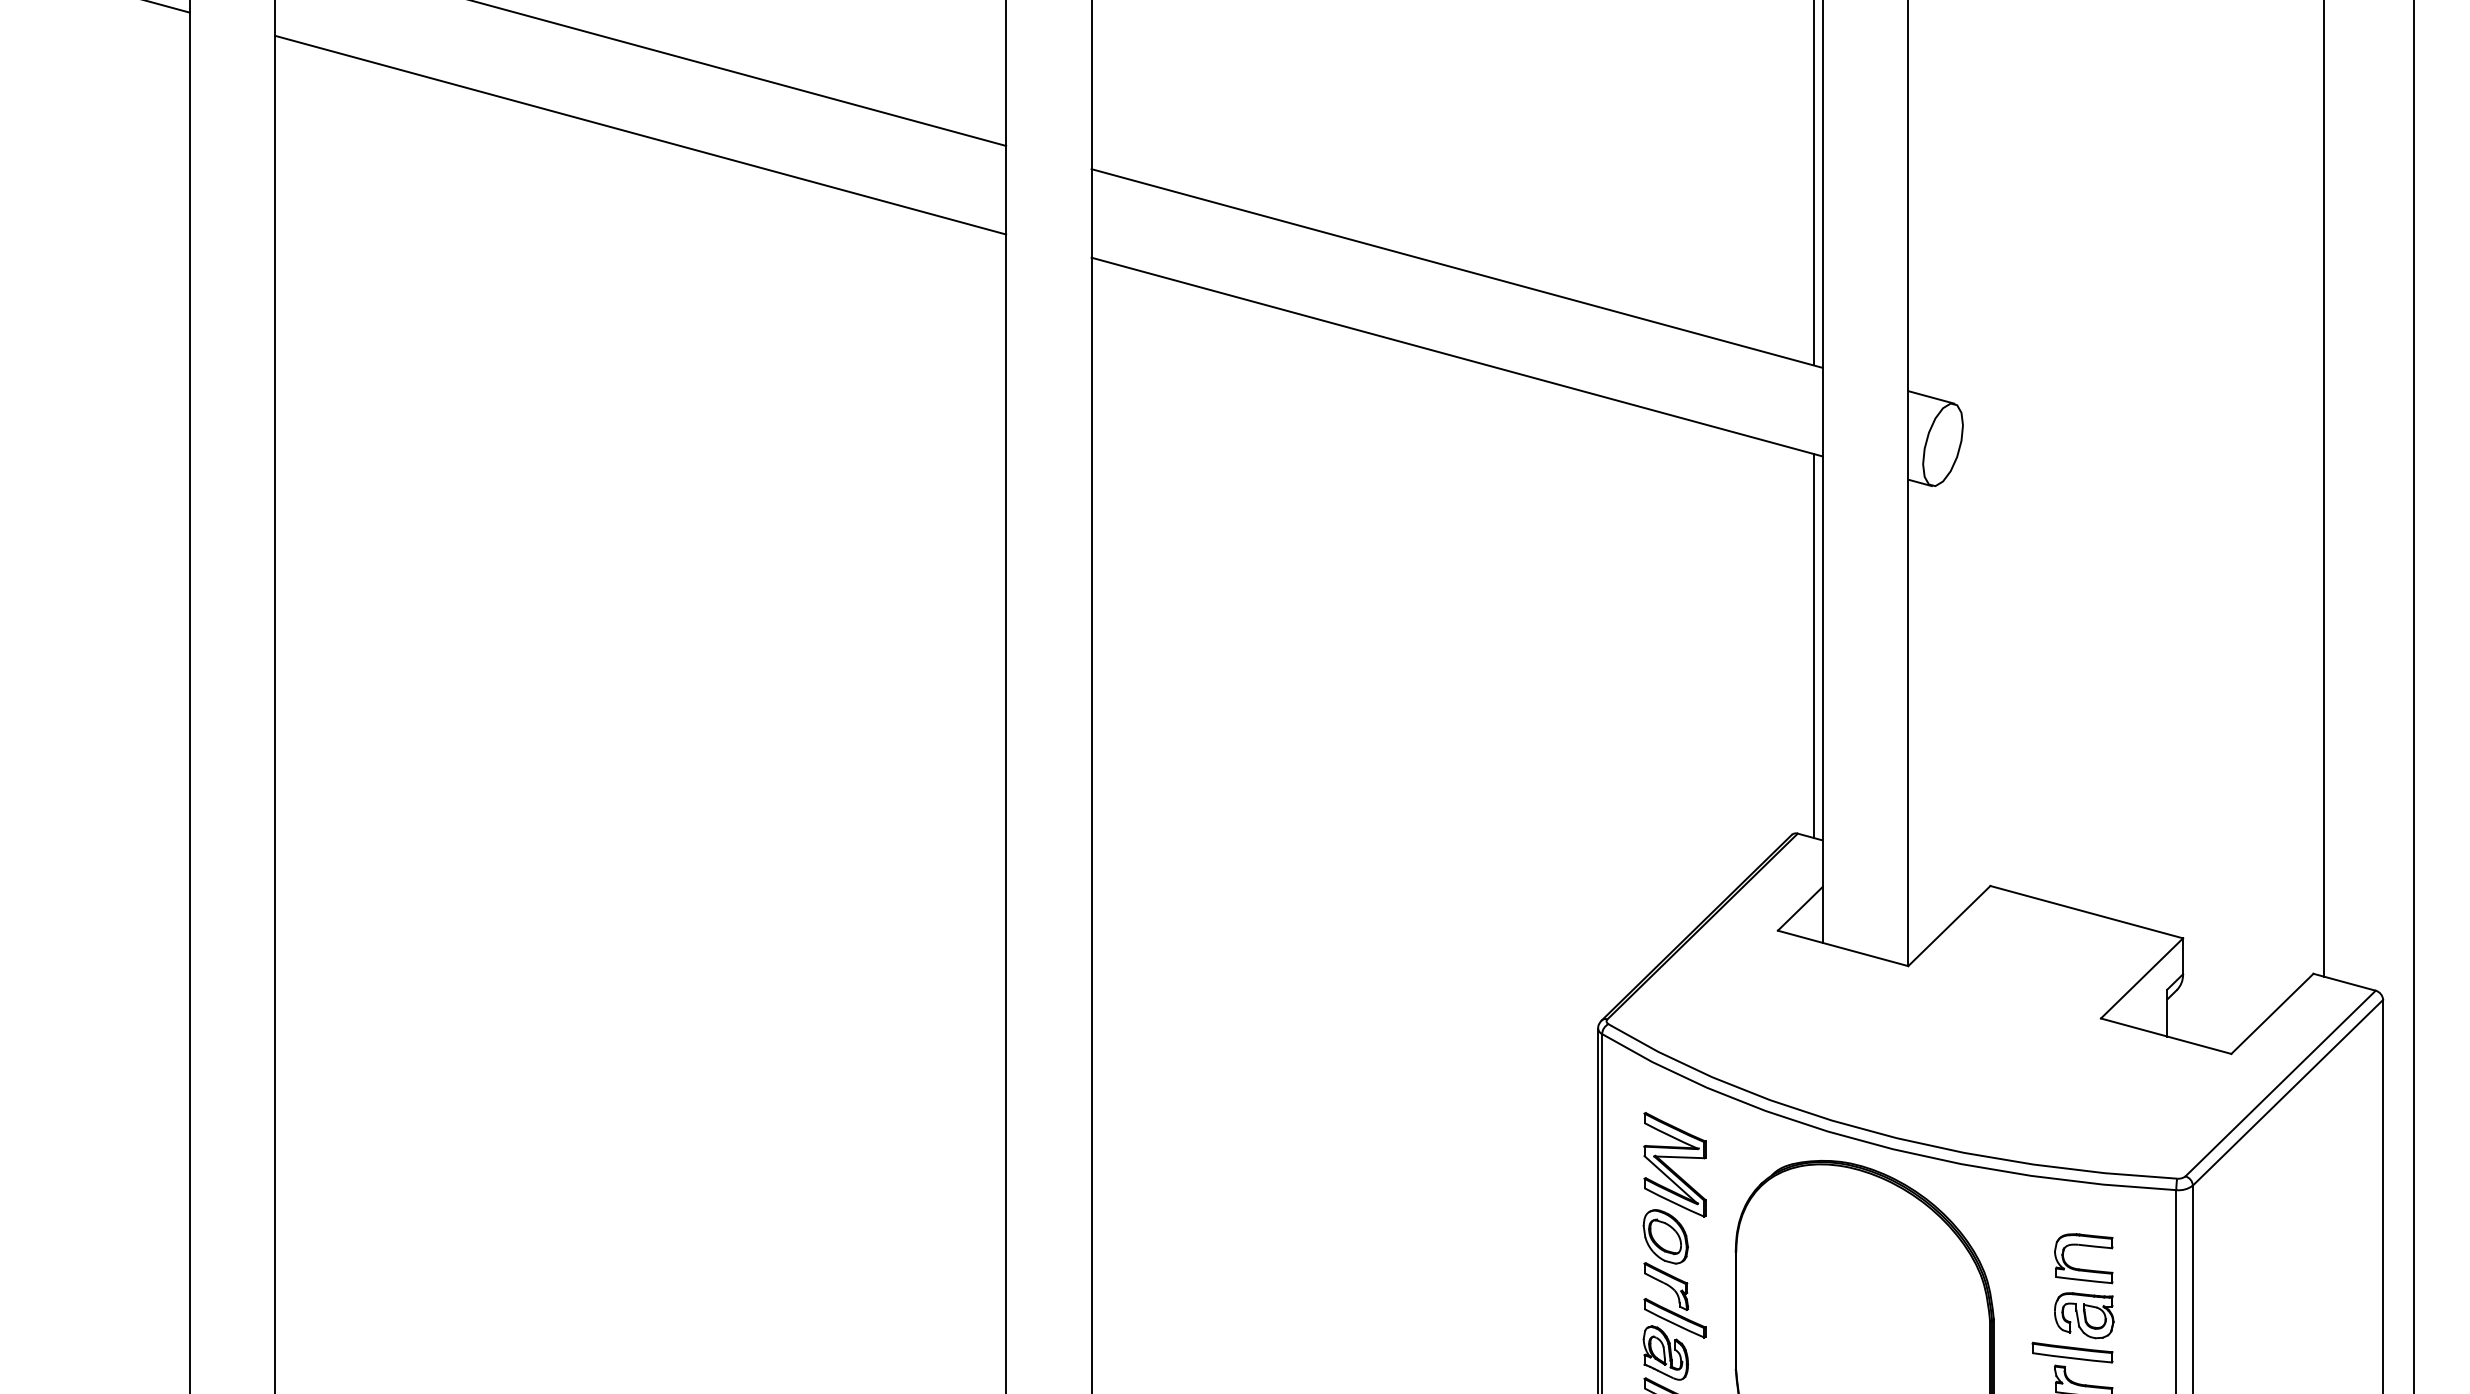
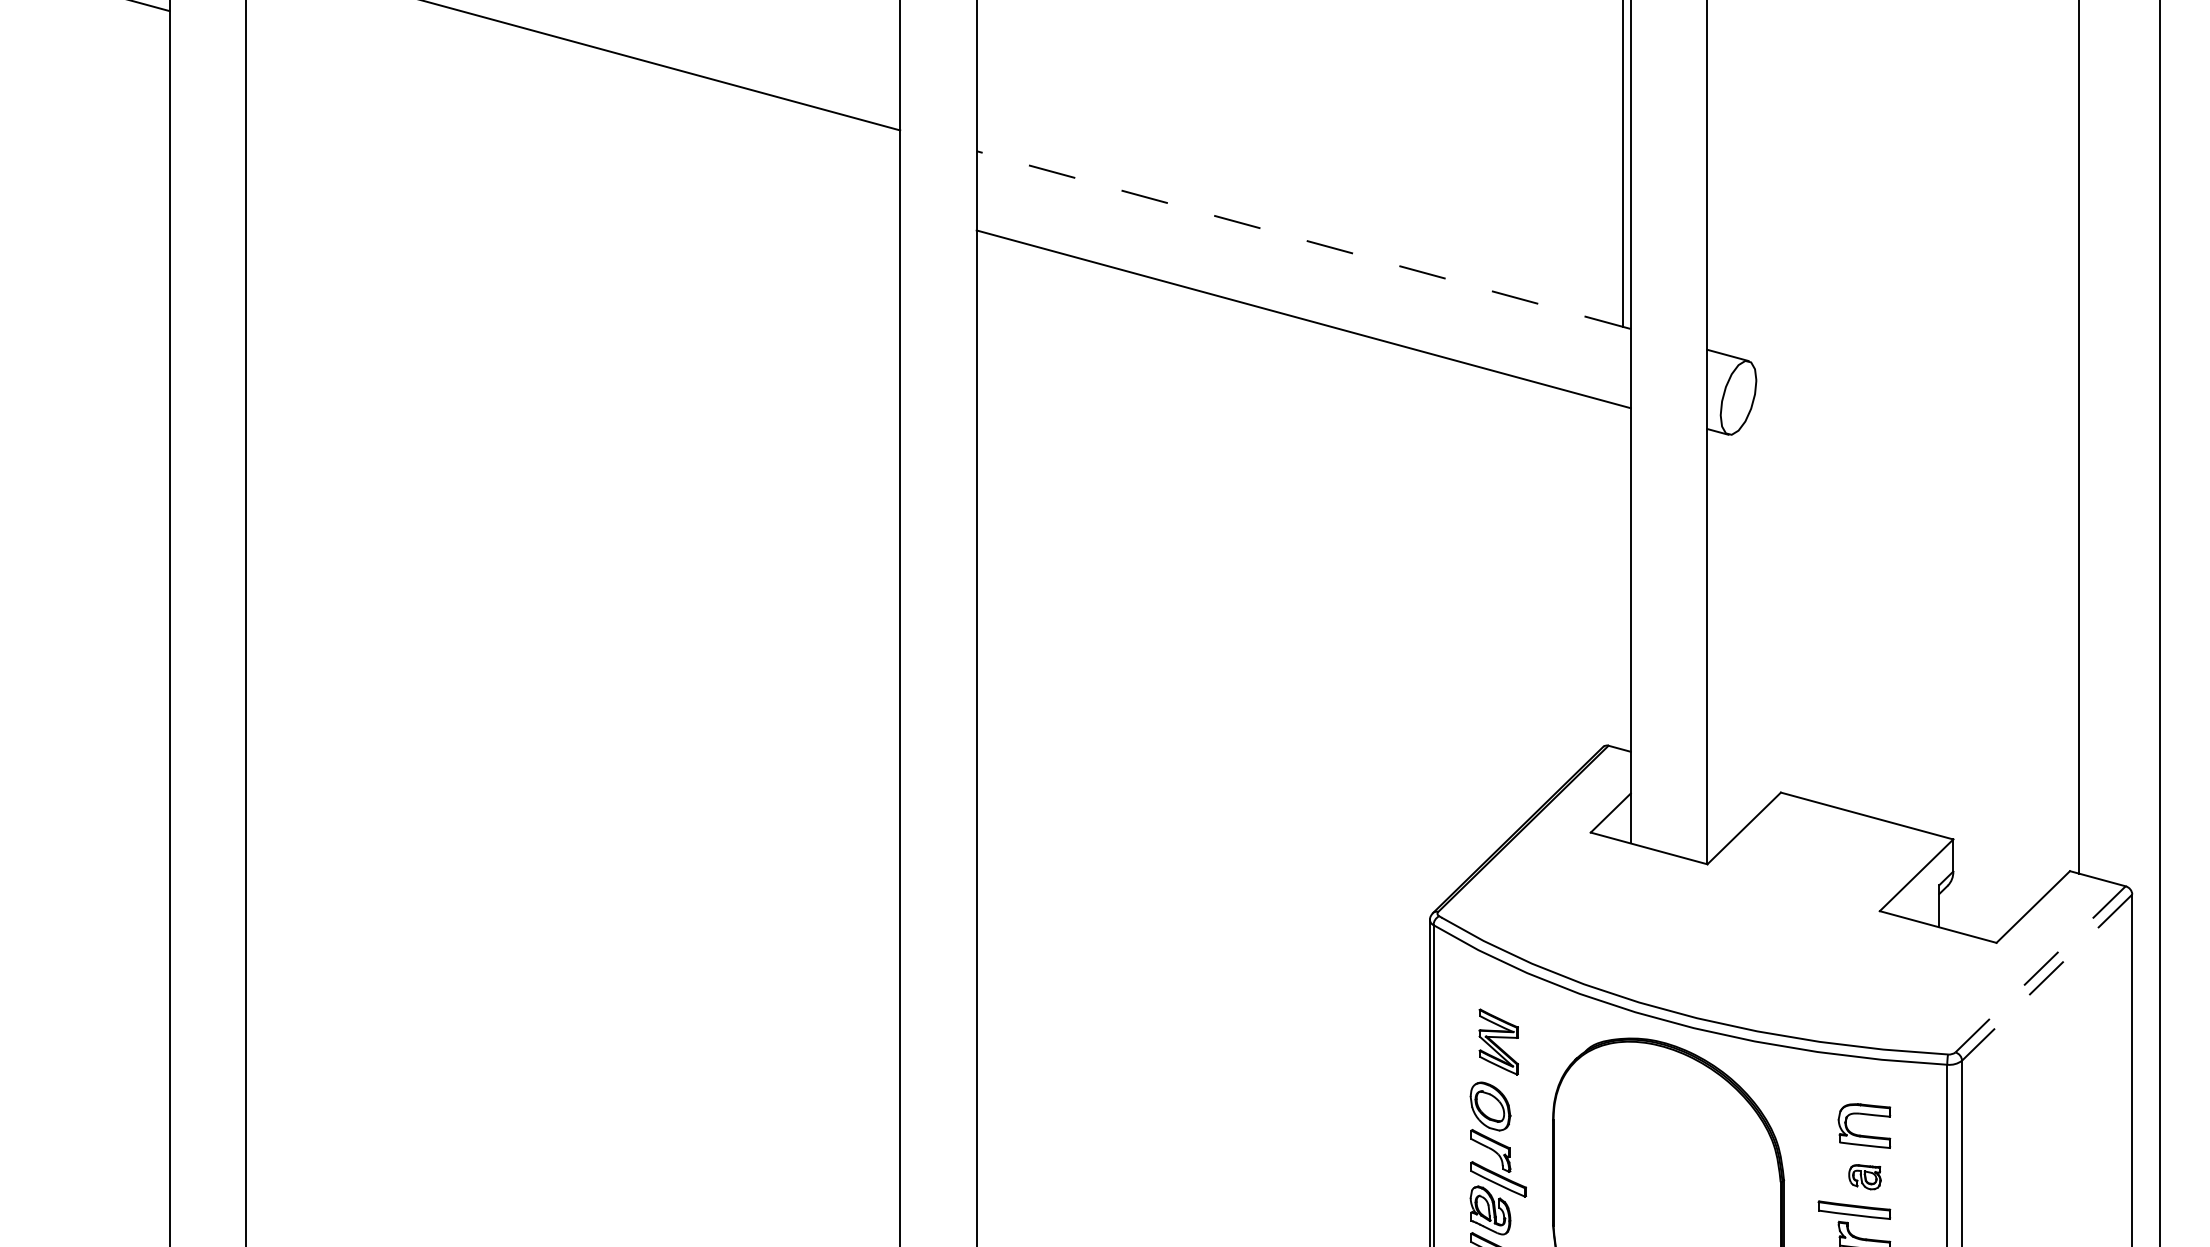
line: (640, 134) -> (573, 120), removed
line: (1456, 268) -> (1303, 240), solid -> dashed
line: (1813, 645) -> (1622, 577), removed
line: (2280, 1083) -> (2040, 969), solid -> dashed
line: (2288, 1092) -> (2047, 977), solid -> dashed
part: (1674, 1164) -> (1498, 1041), size x0.7
part: (2083, 1316) -> (1864, 1177), size x0.6

